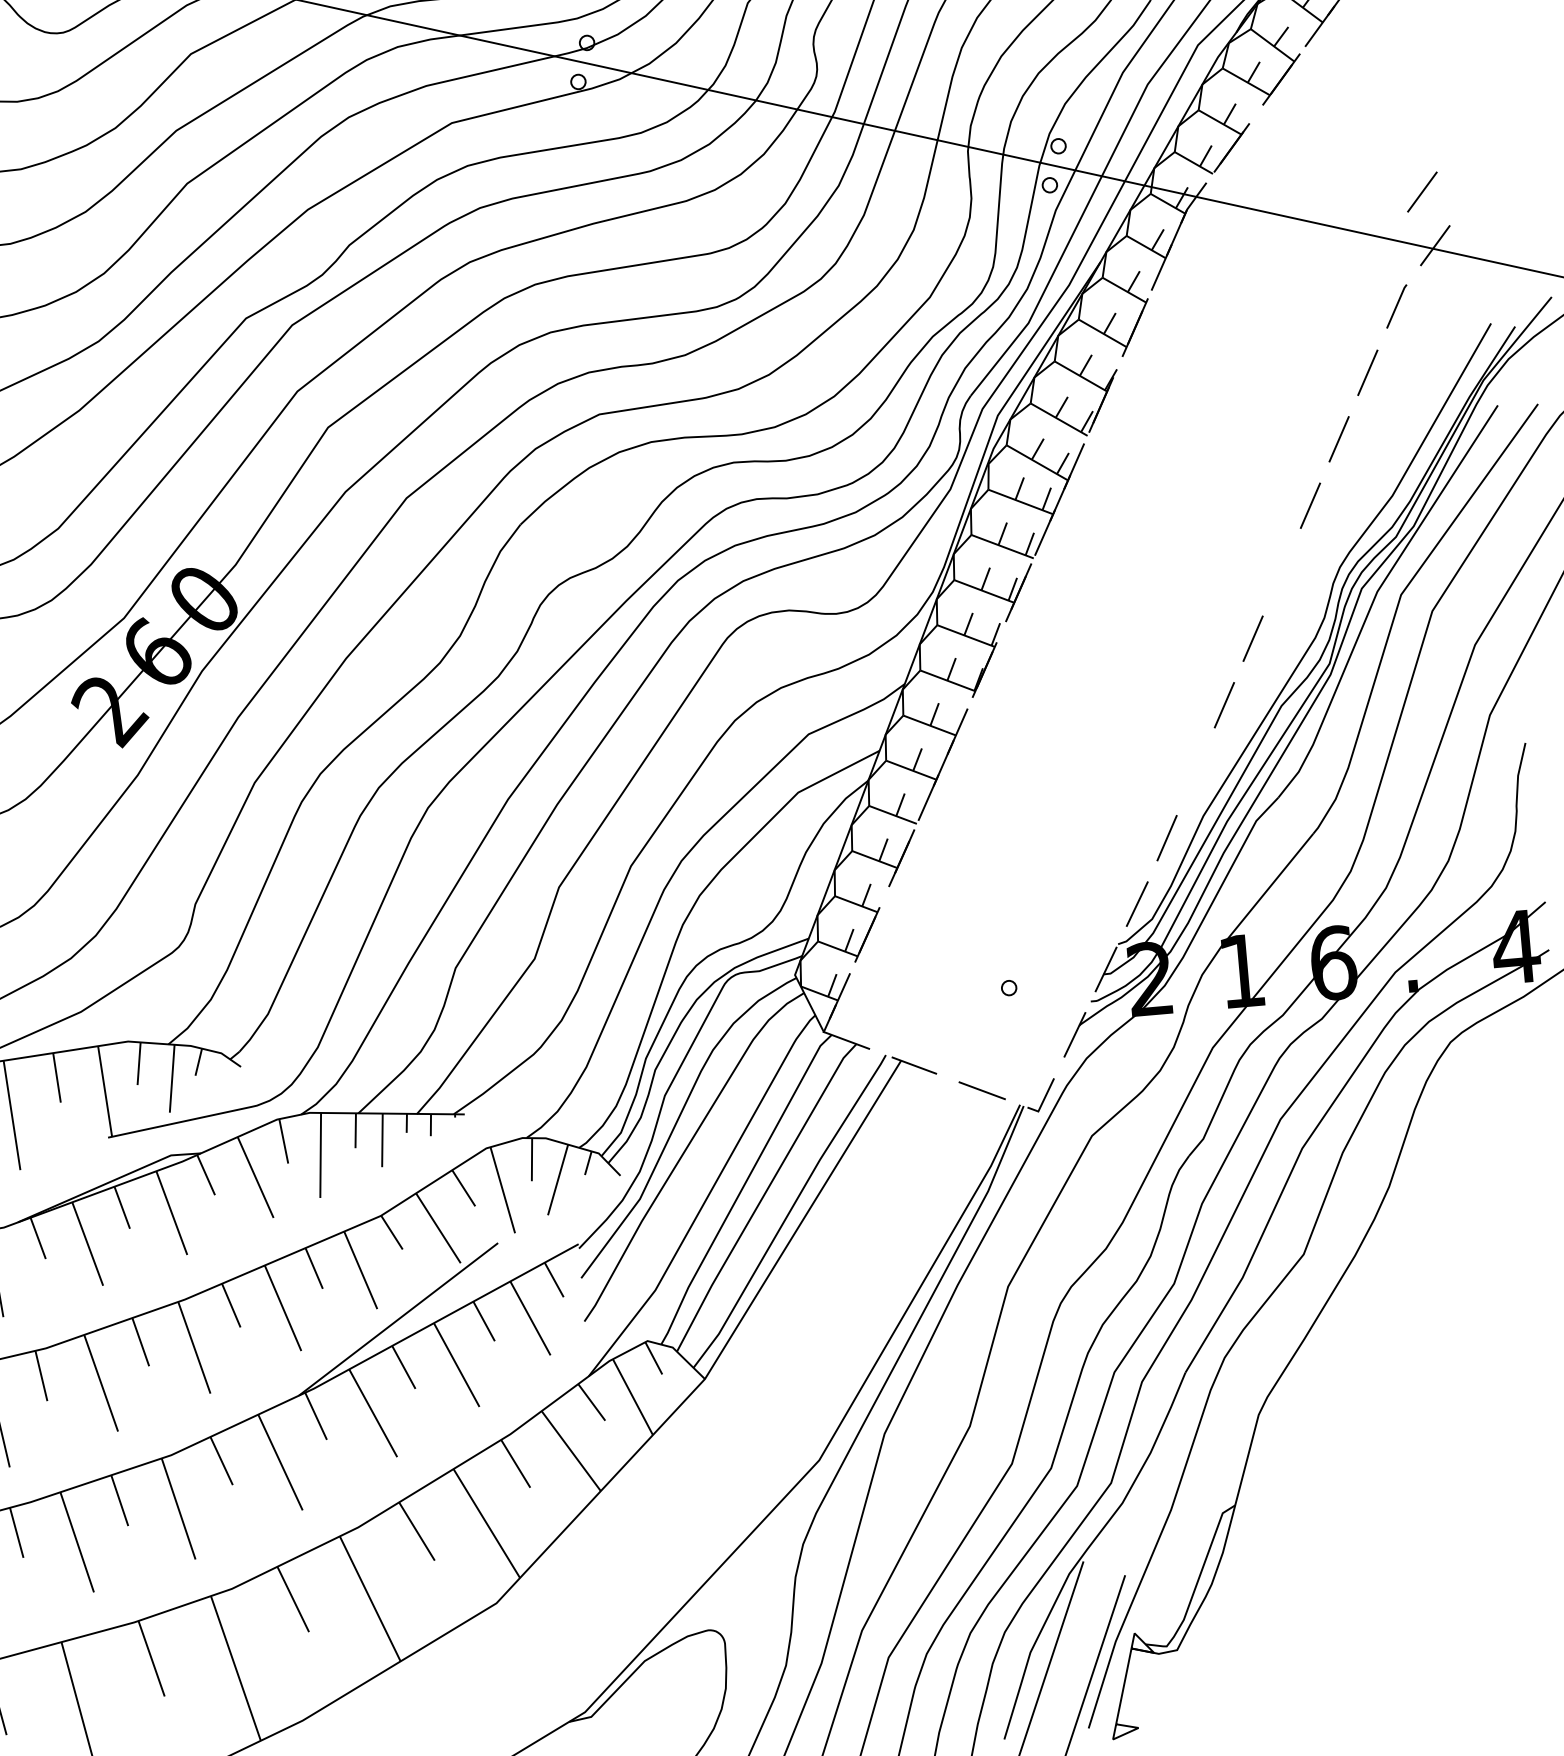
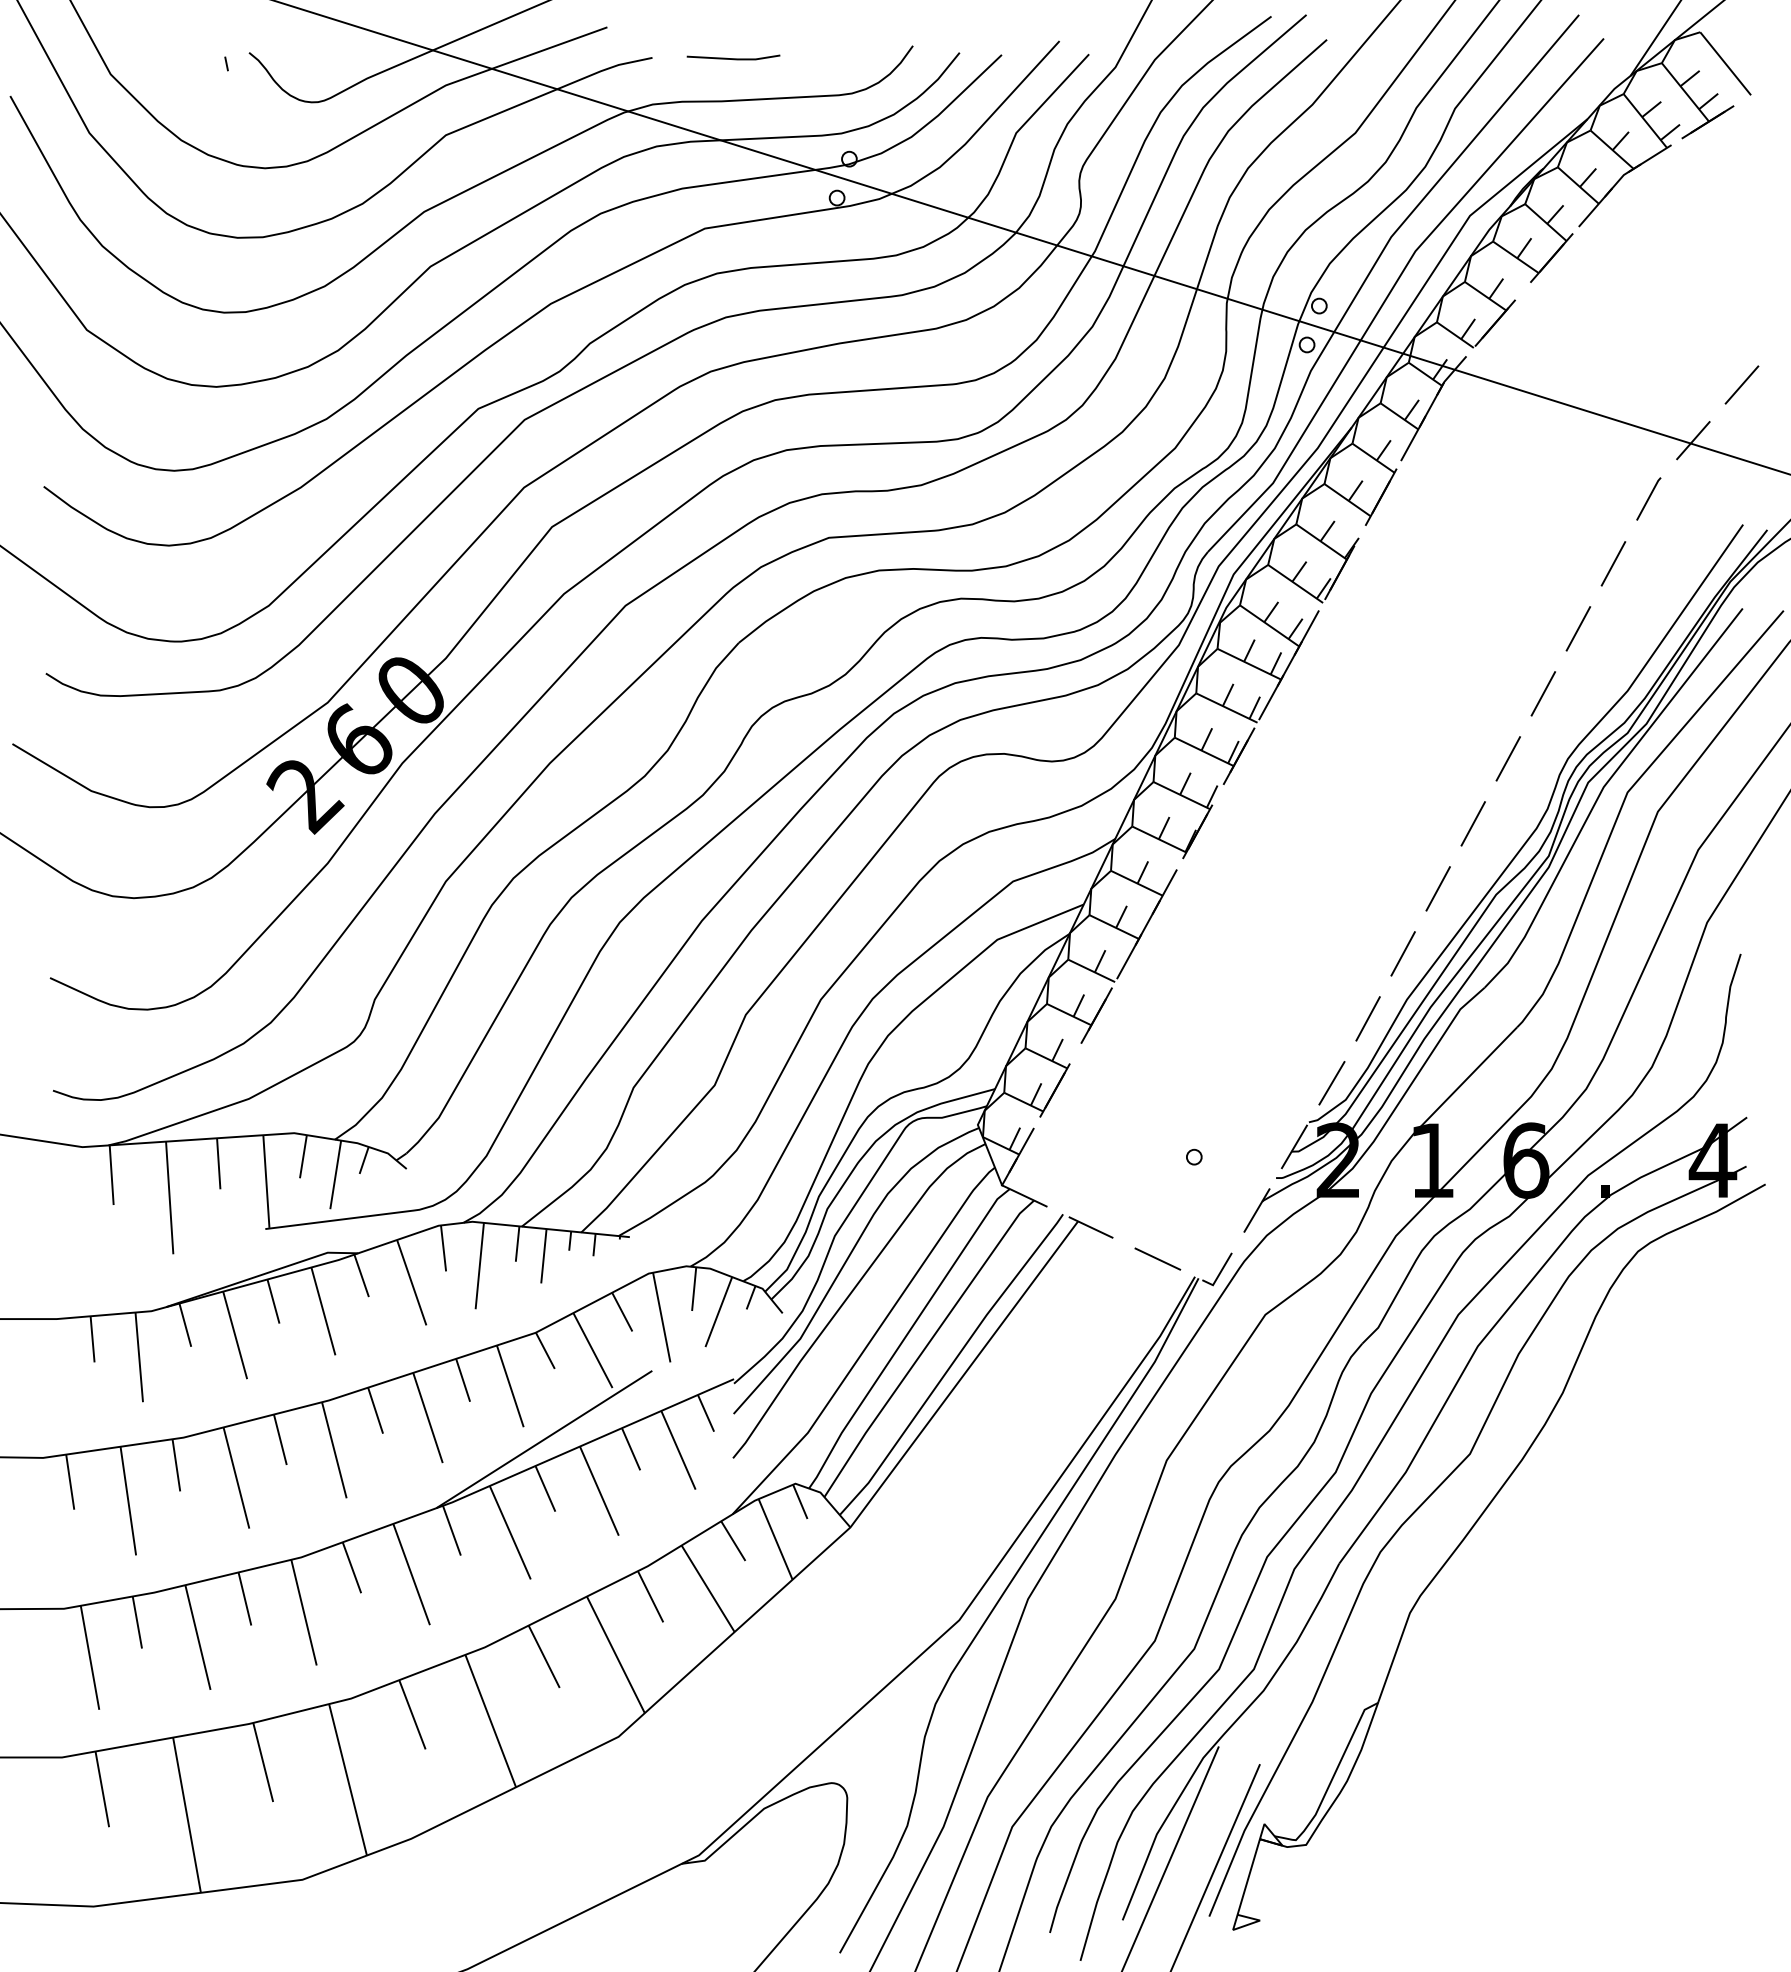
line: (1421, 191) -> (1741, 384), moved
line: (1281, 571) -> (1508, 758), added
line: (1195, 771) -> (1402, 953), added

